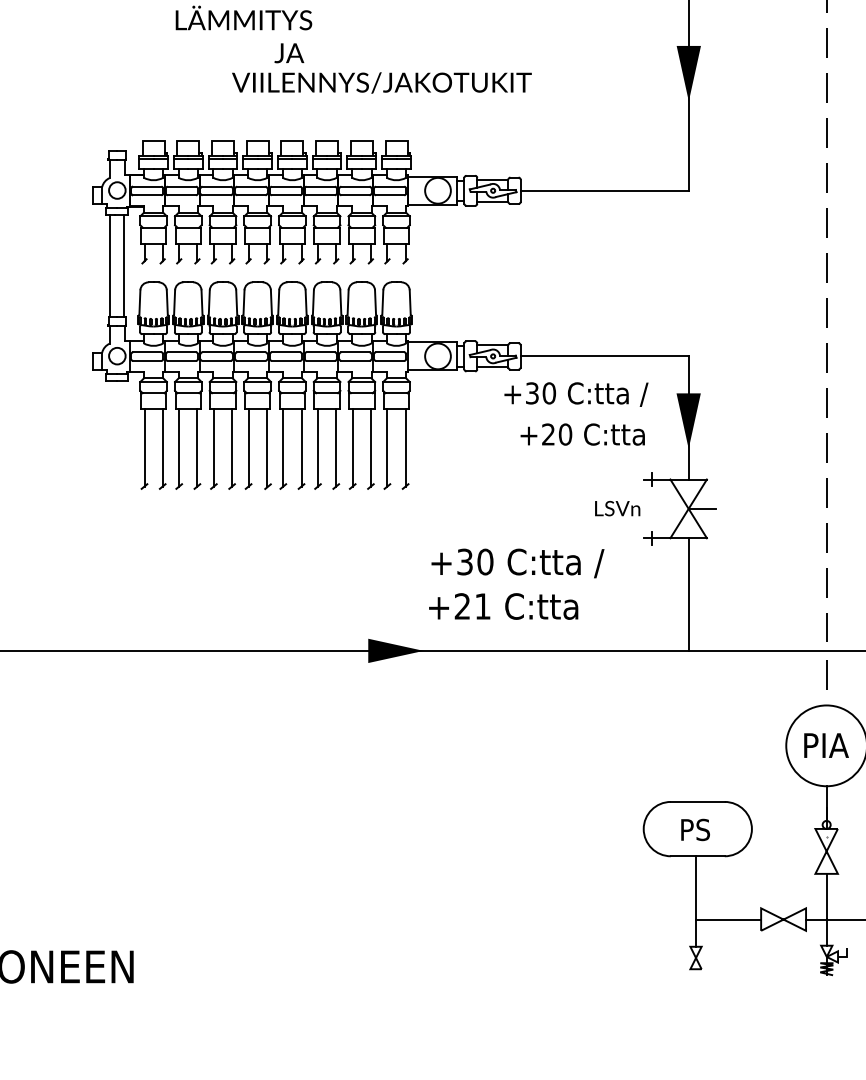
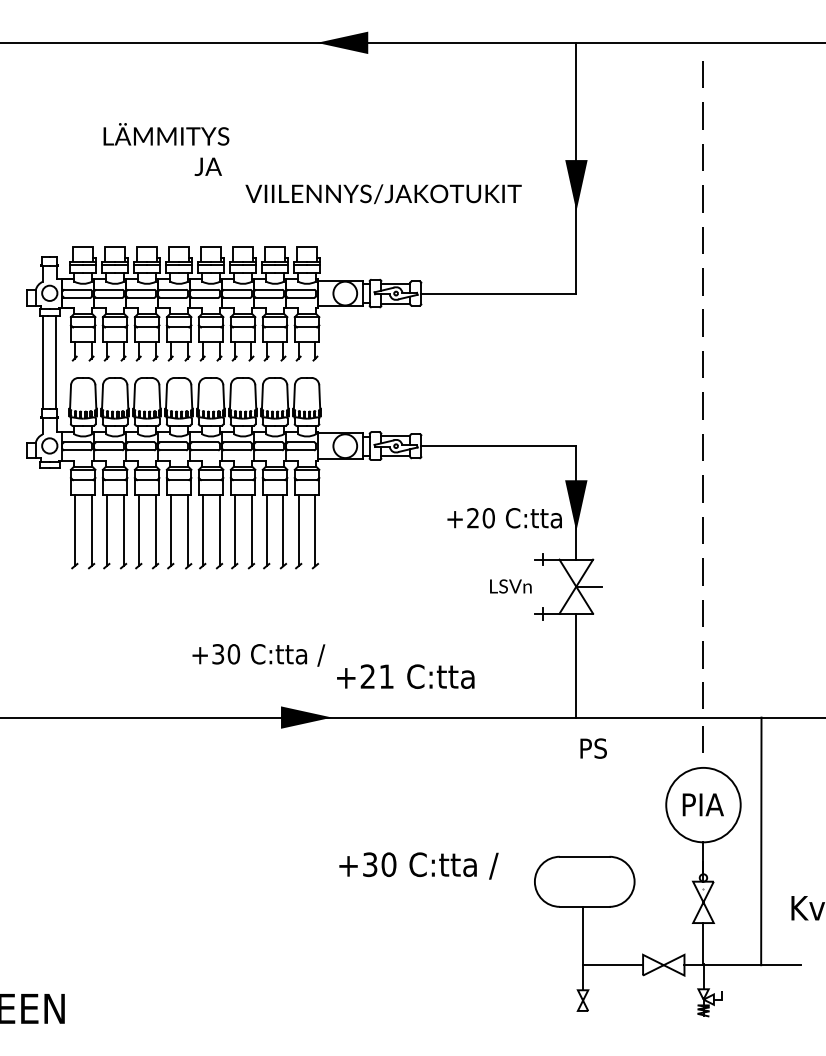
text: (381, 83) -> (383, 194), moved
text: (576, 394) -> (258, 655), moved
text: (582, 434) -> (504, 518), moved
text: (517, 562) -> (418, 865), moved
text: (695, 829) -> (593, 748), moved

